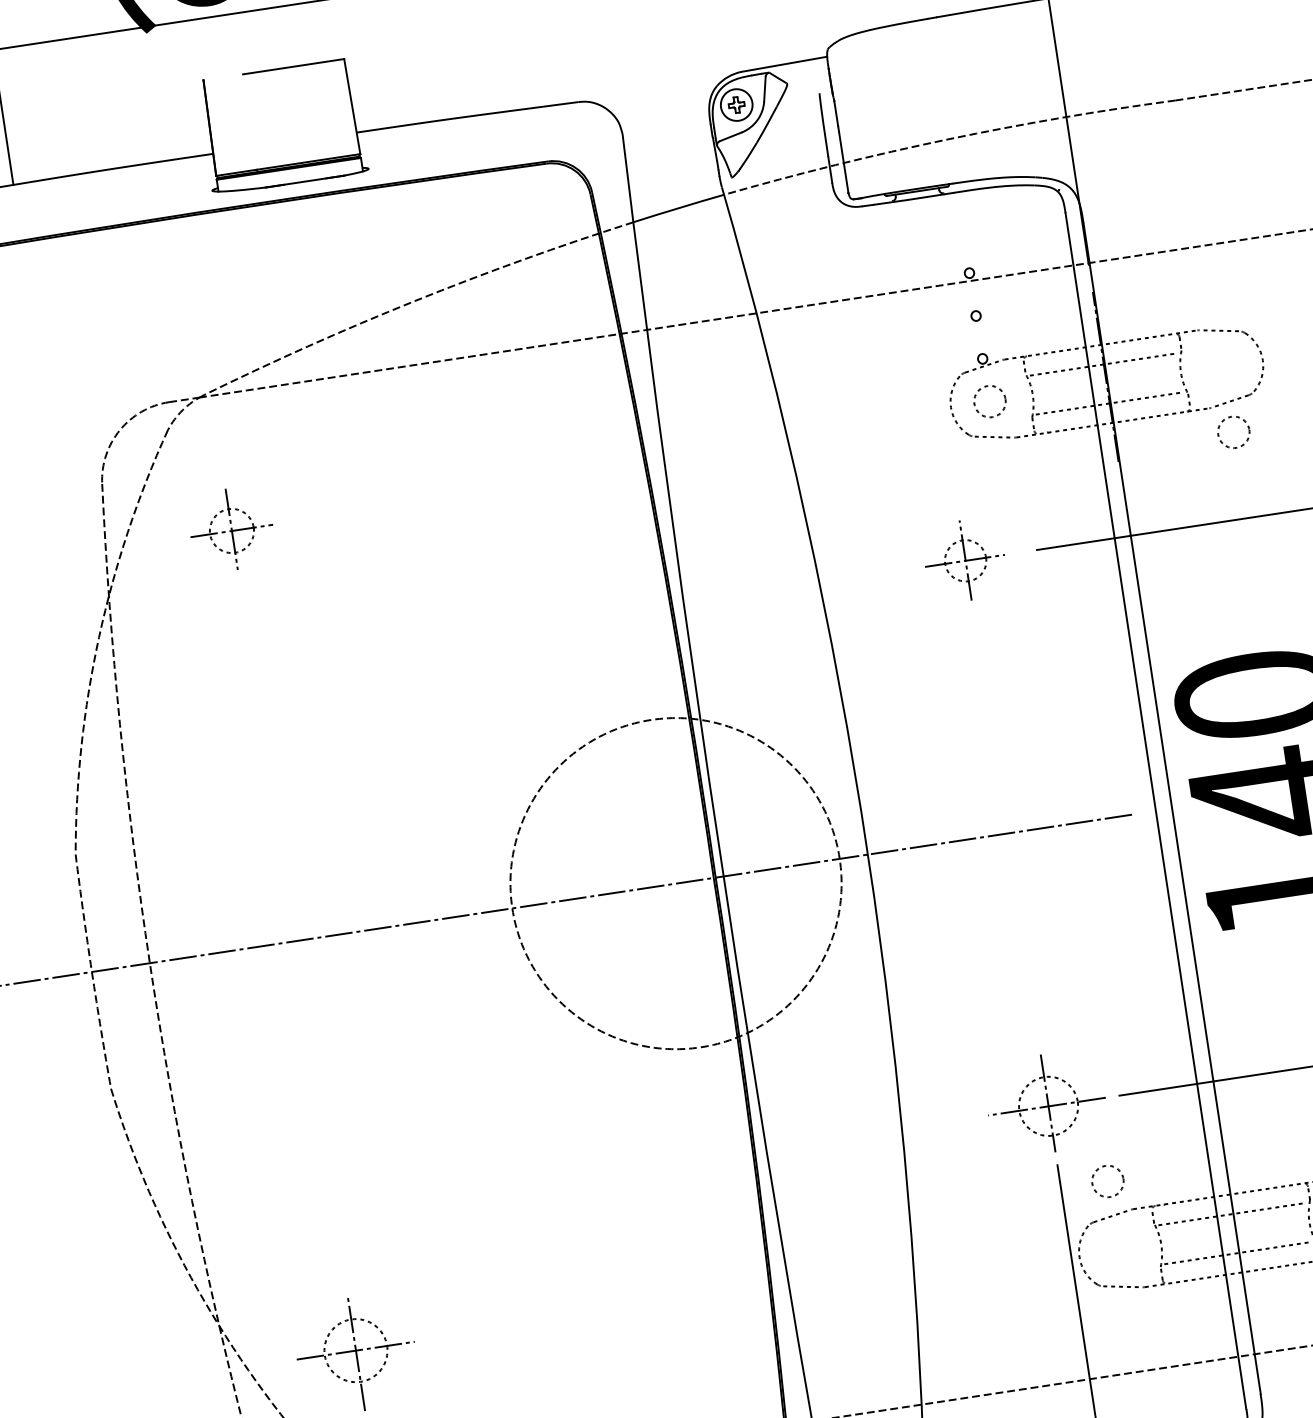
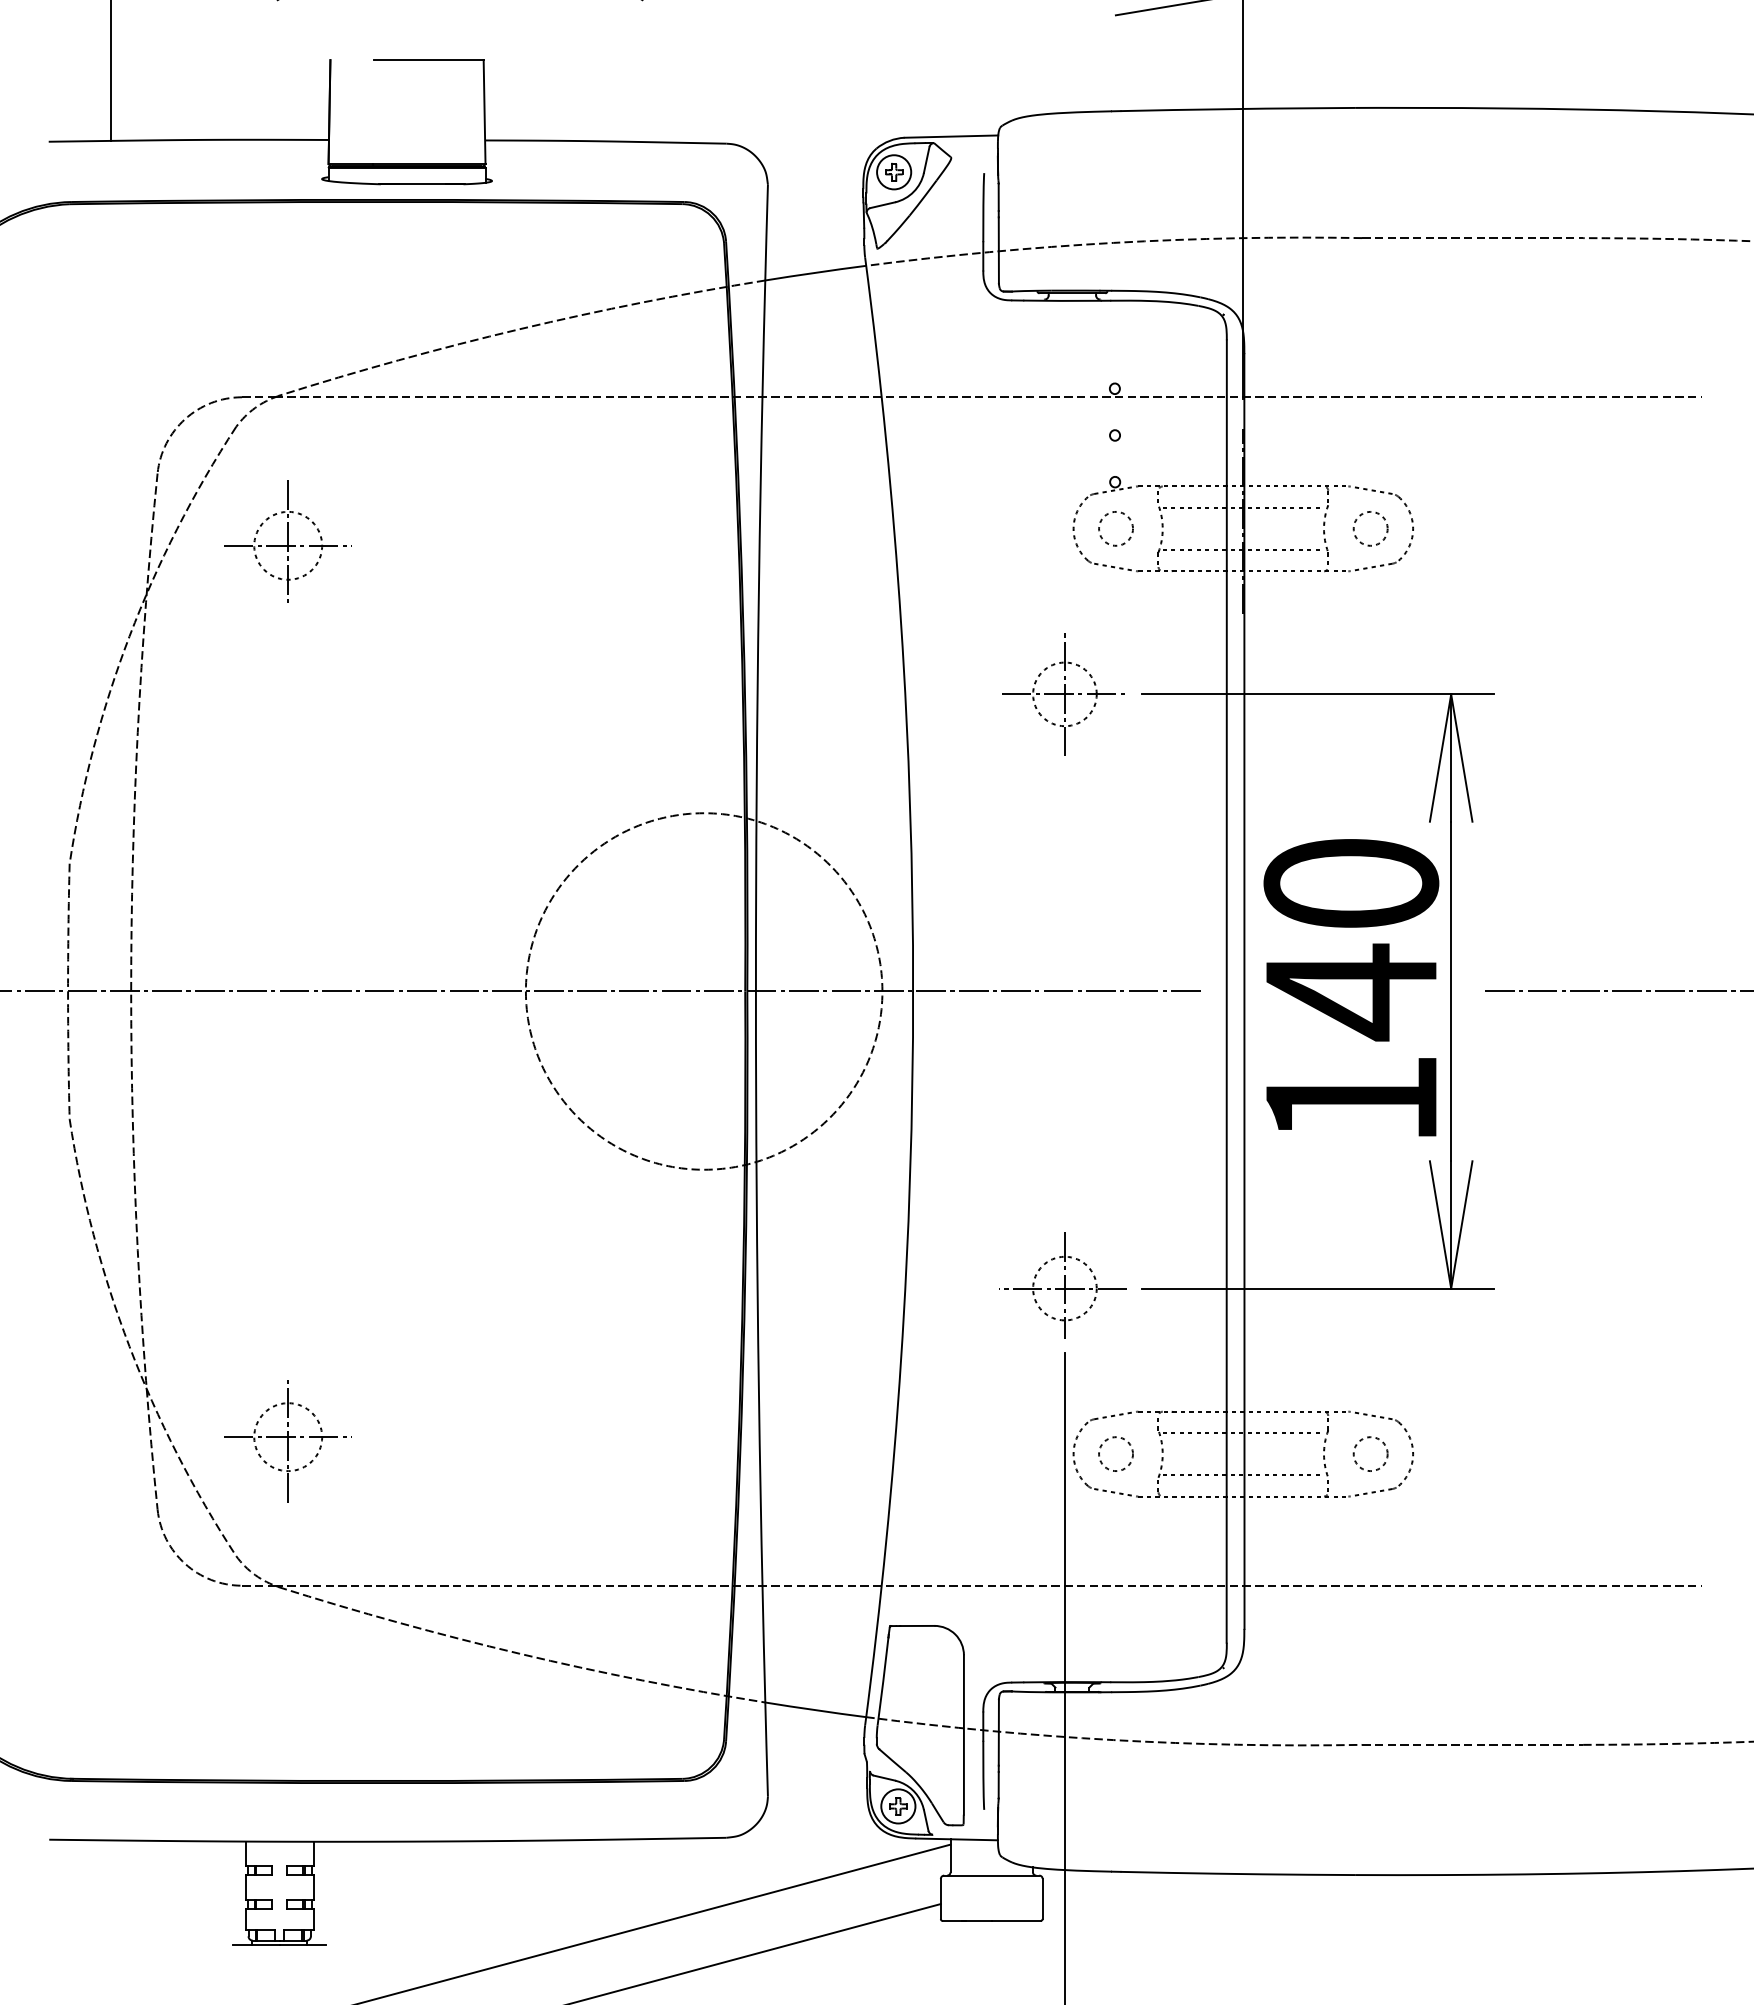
circle: (1233, 432) -> (1370, 528), moved
part: (230, 528) -> (287, 541), size x1.43
part: (964, 561) -> (1063, 694), size x1.43
circle: (1107, 1180) -> (1115, 1453), moved

